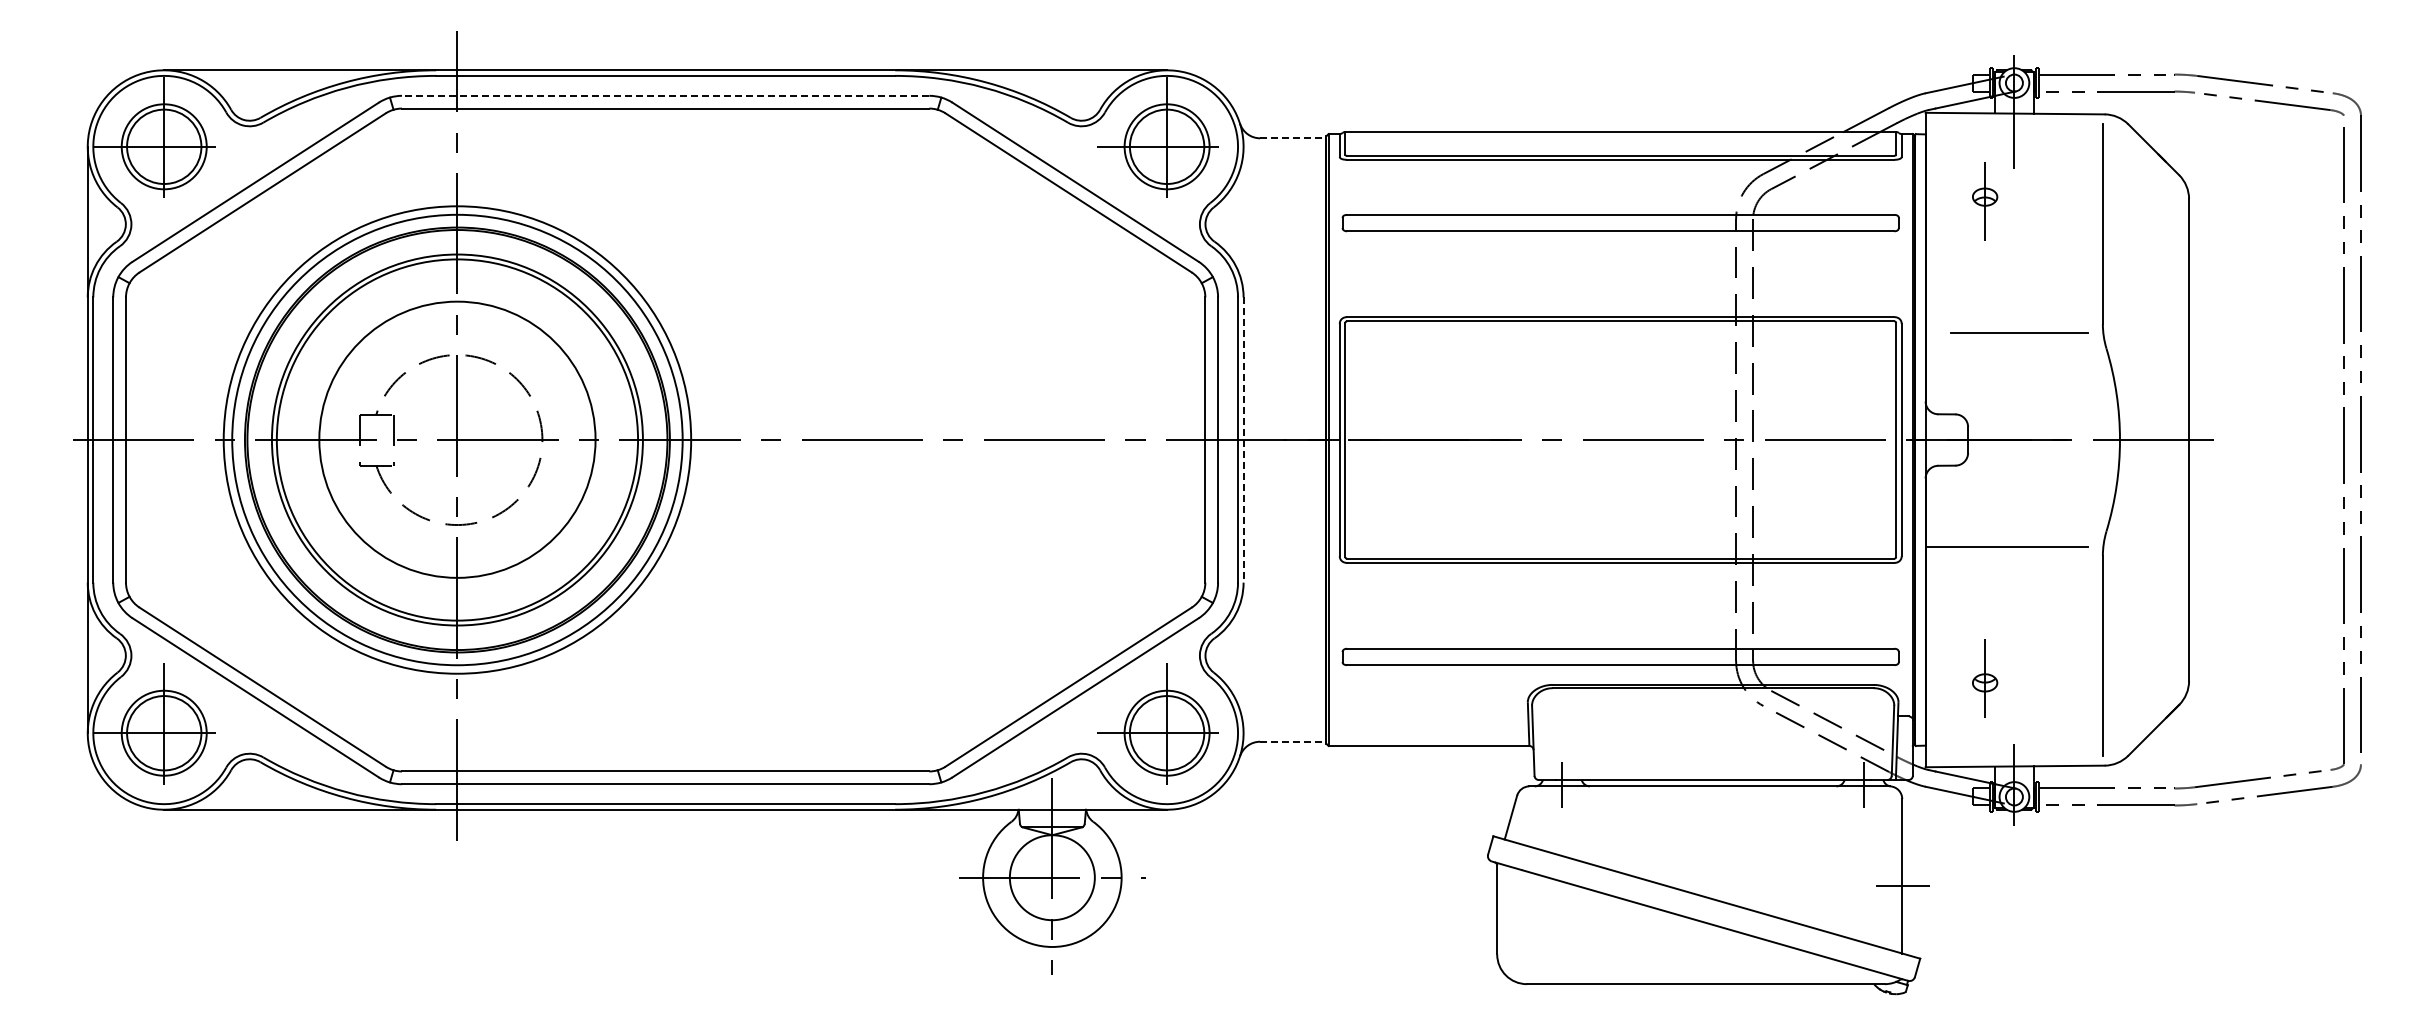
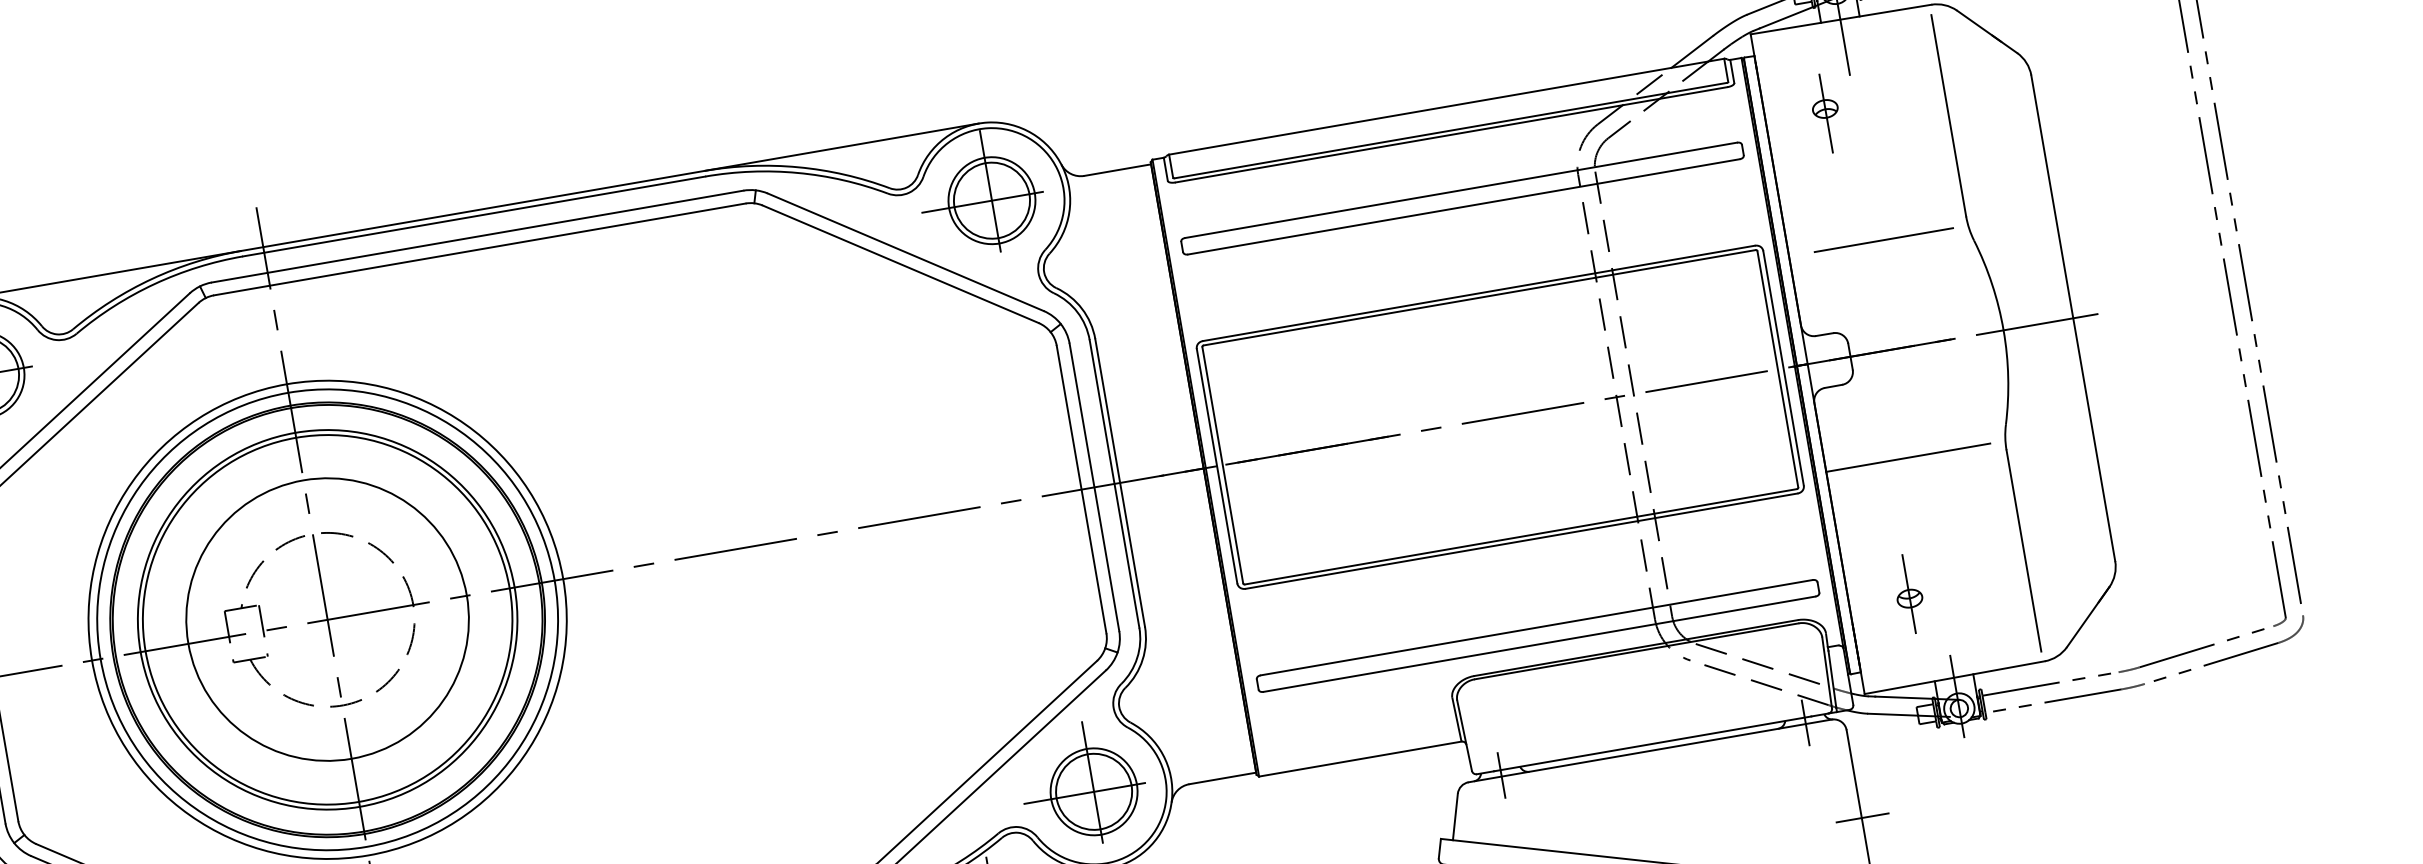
line: (665, 95) -> (477, 236), dashed -> solid
line: (1293, 138) -> (1117, 170), dashed -> solid
line: (1243, 440) -> (1120, 483), dashed -> solid
line: (1293, 741) -> (1222, 778), dashed -> solid

